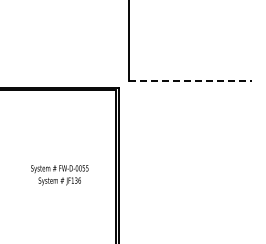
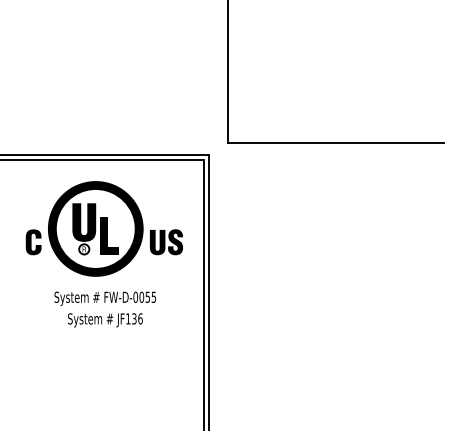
line: (190, 80) -> (335, 142), dashed -> solid
part: (58, 129) -> (103, 228), added

